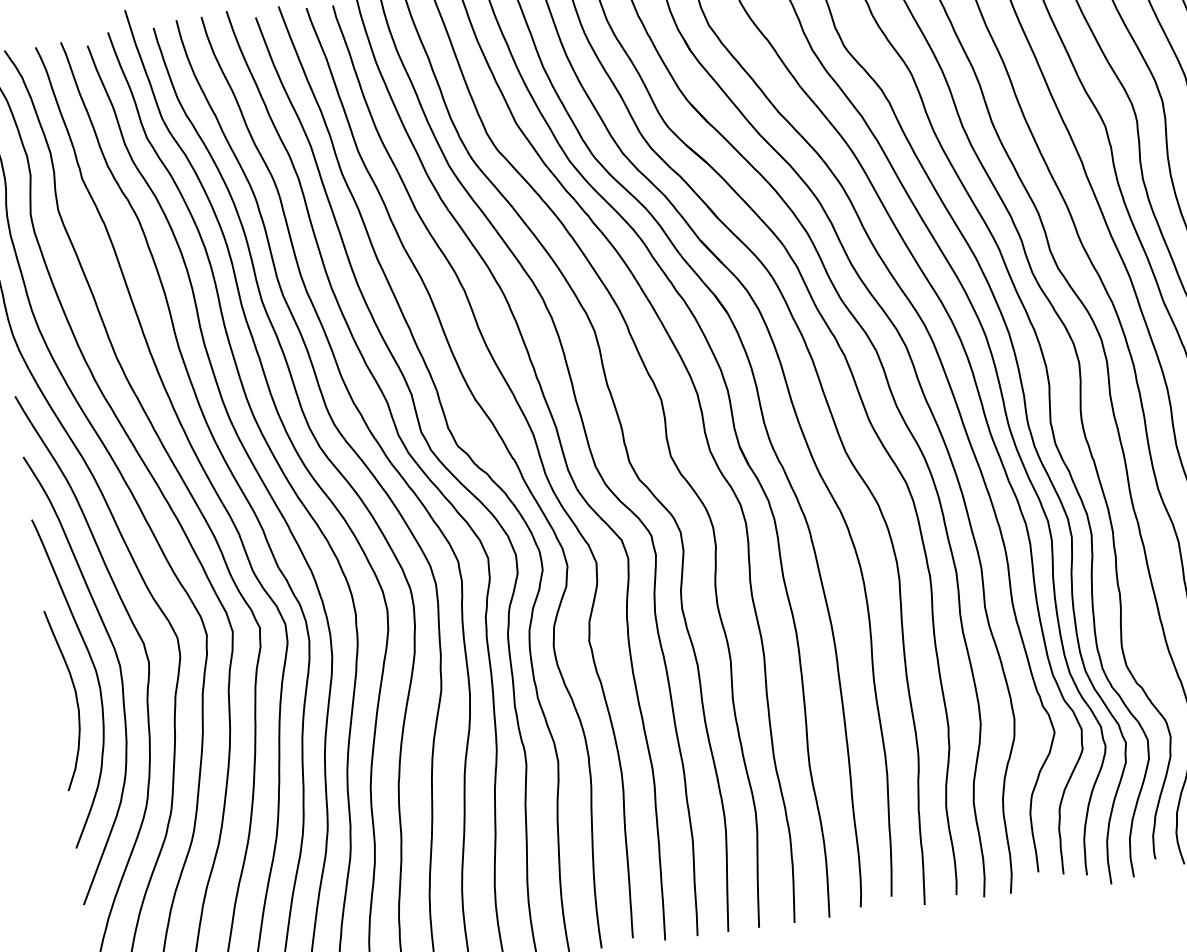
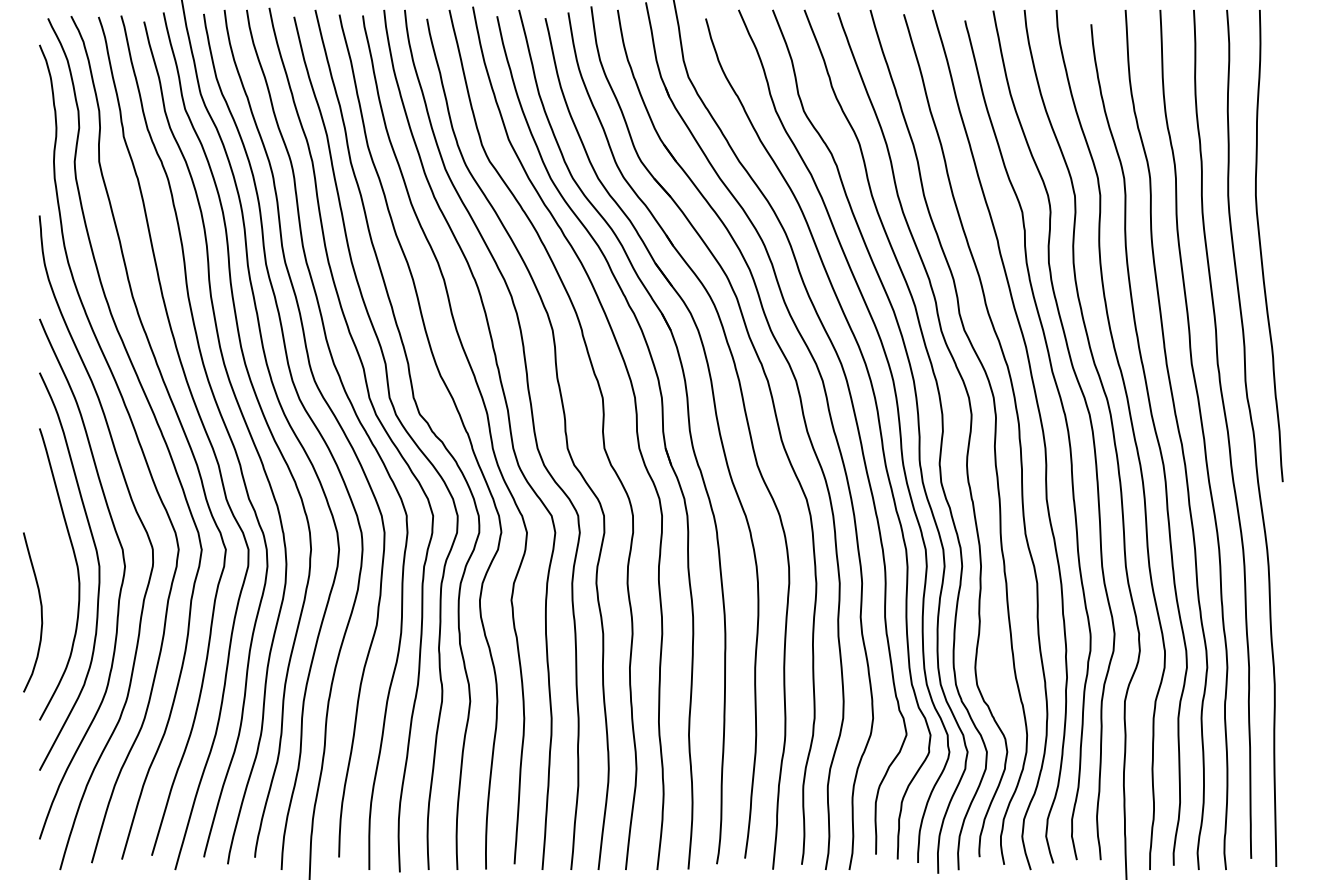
curve: (75, 698) -> (40, 612), moved

